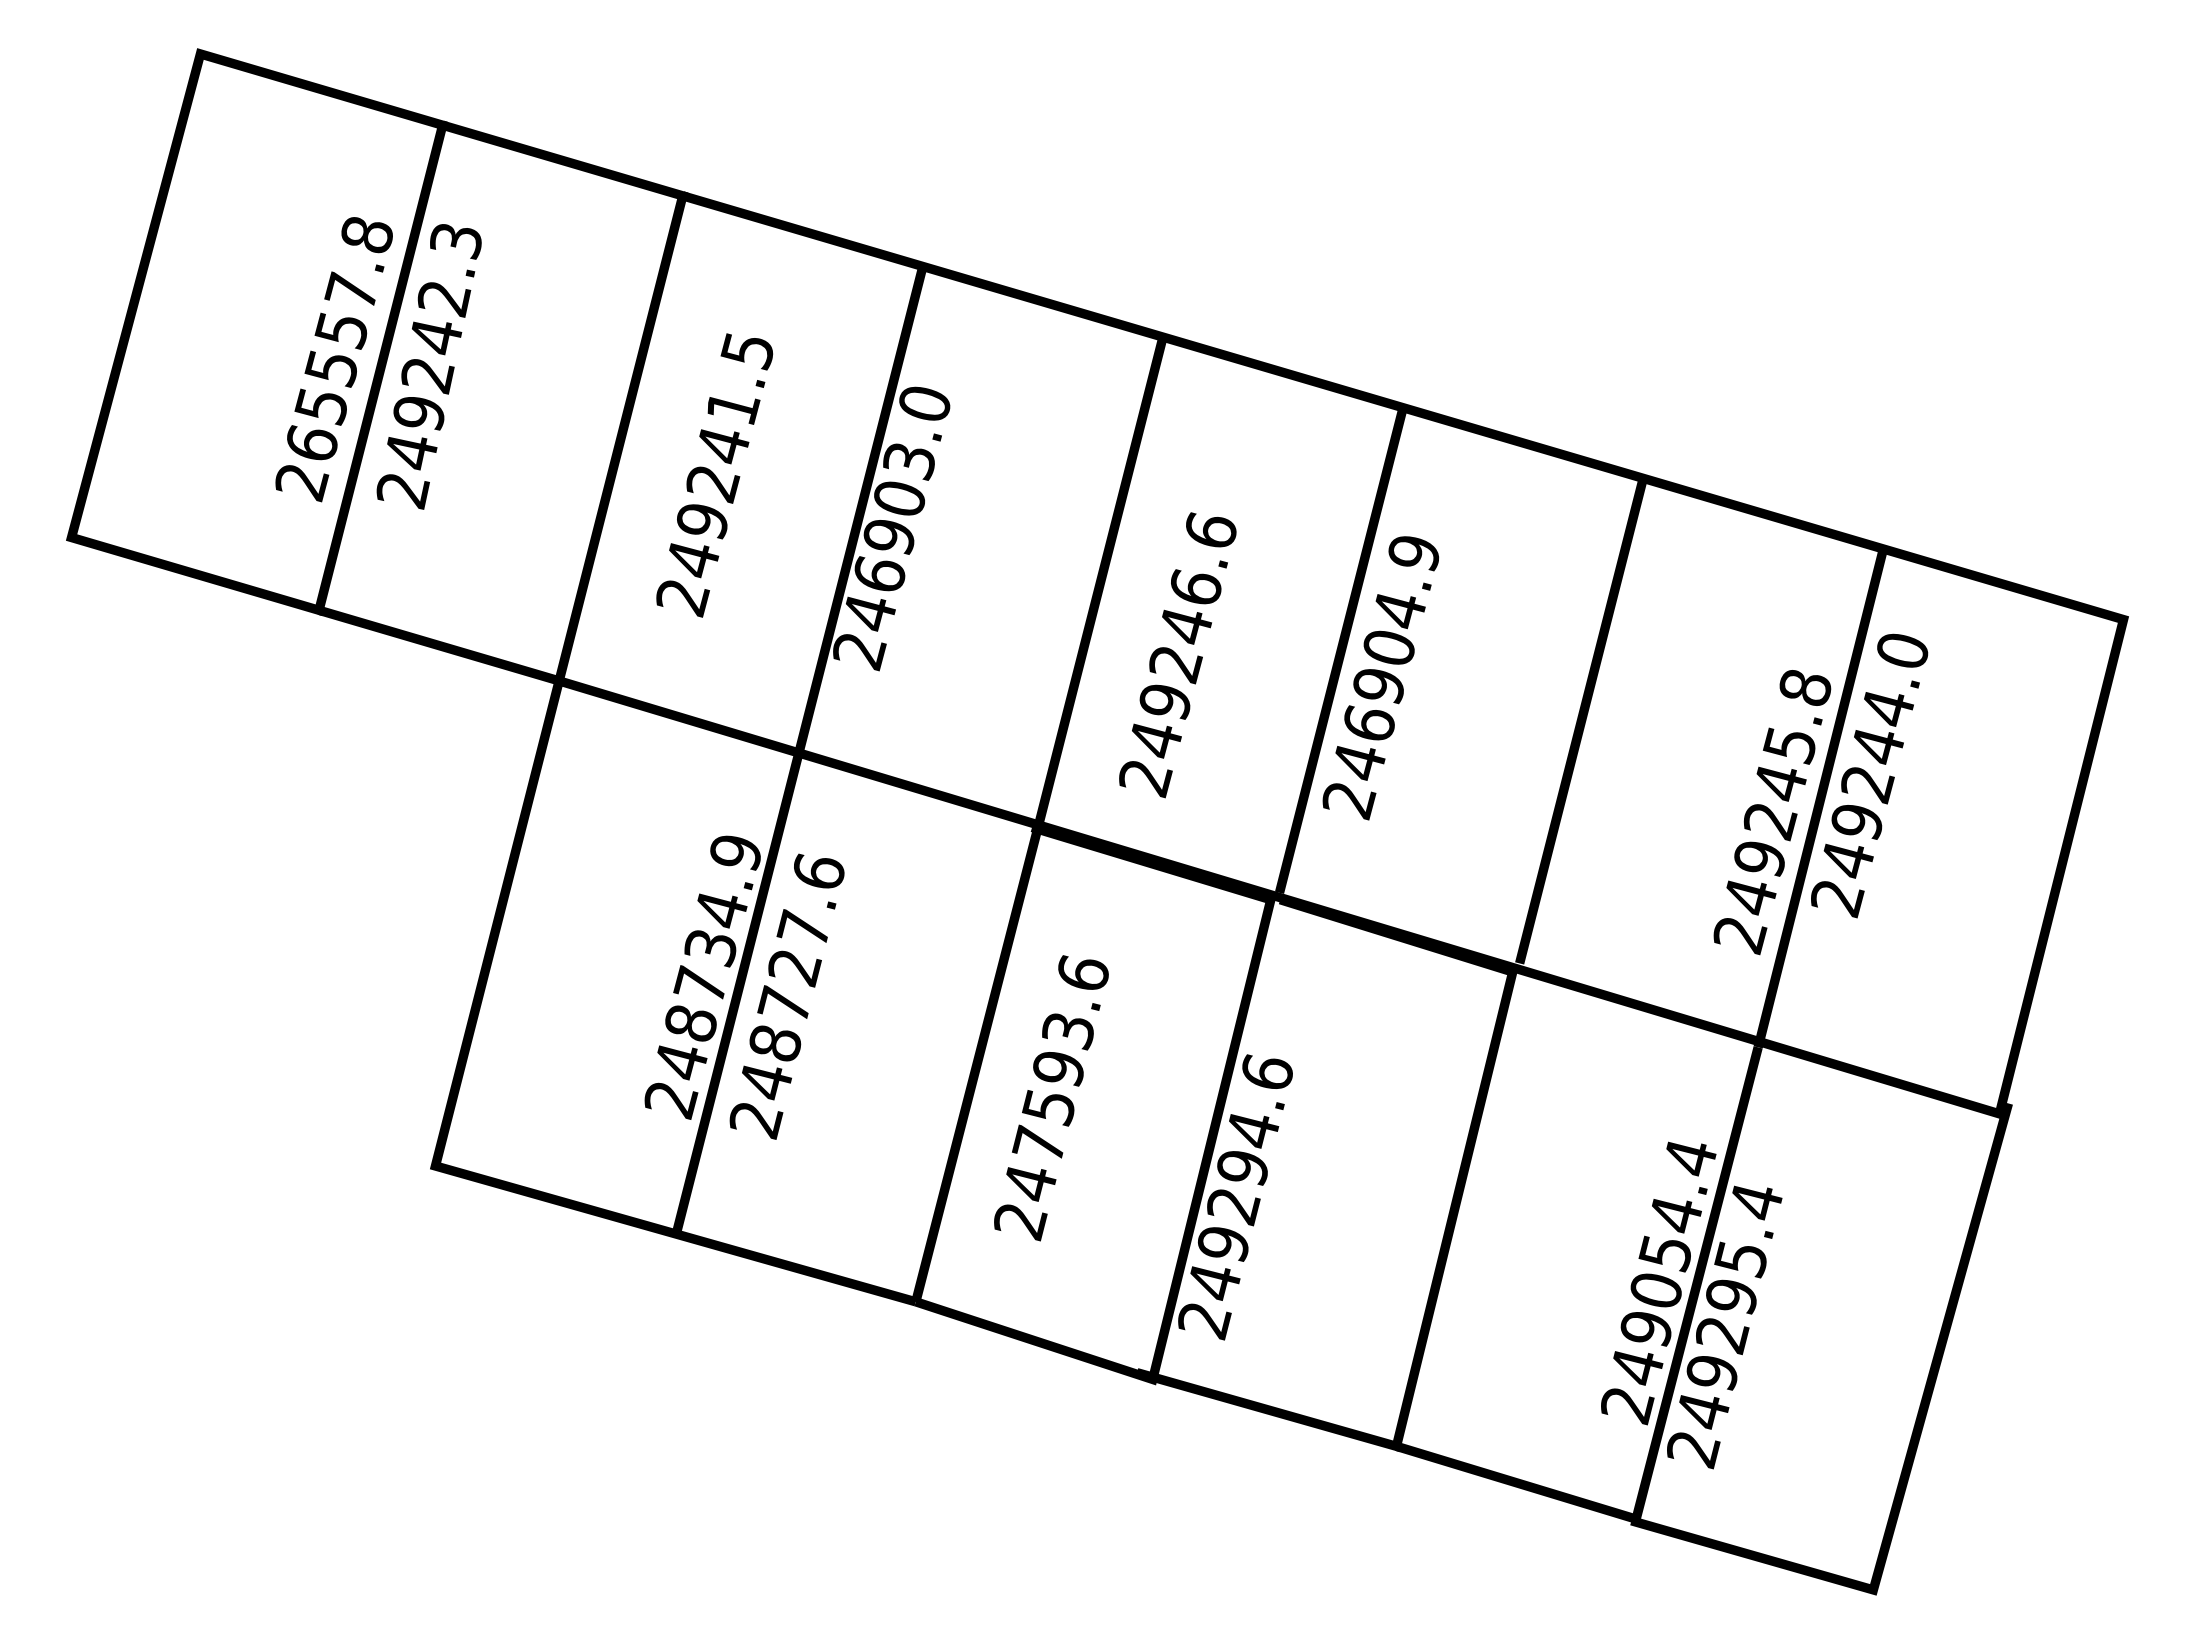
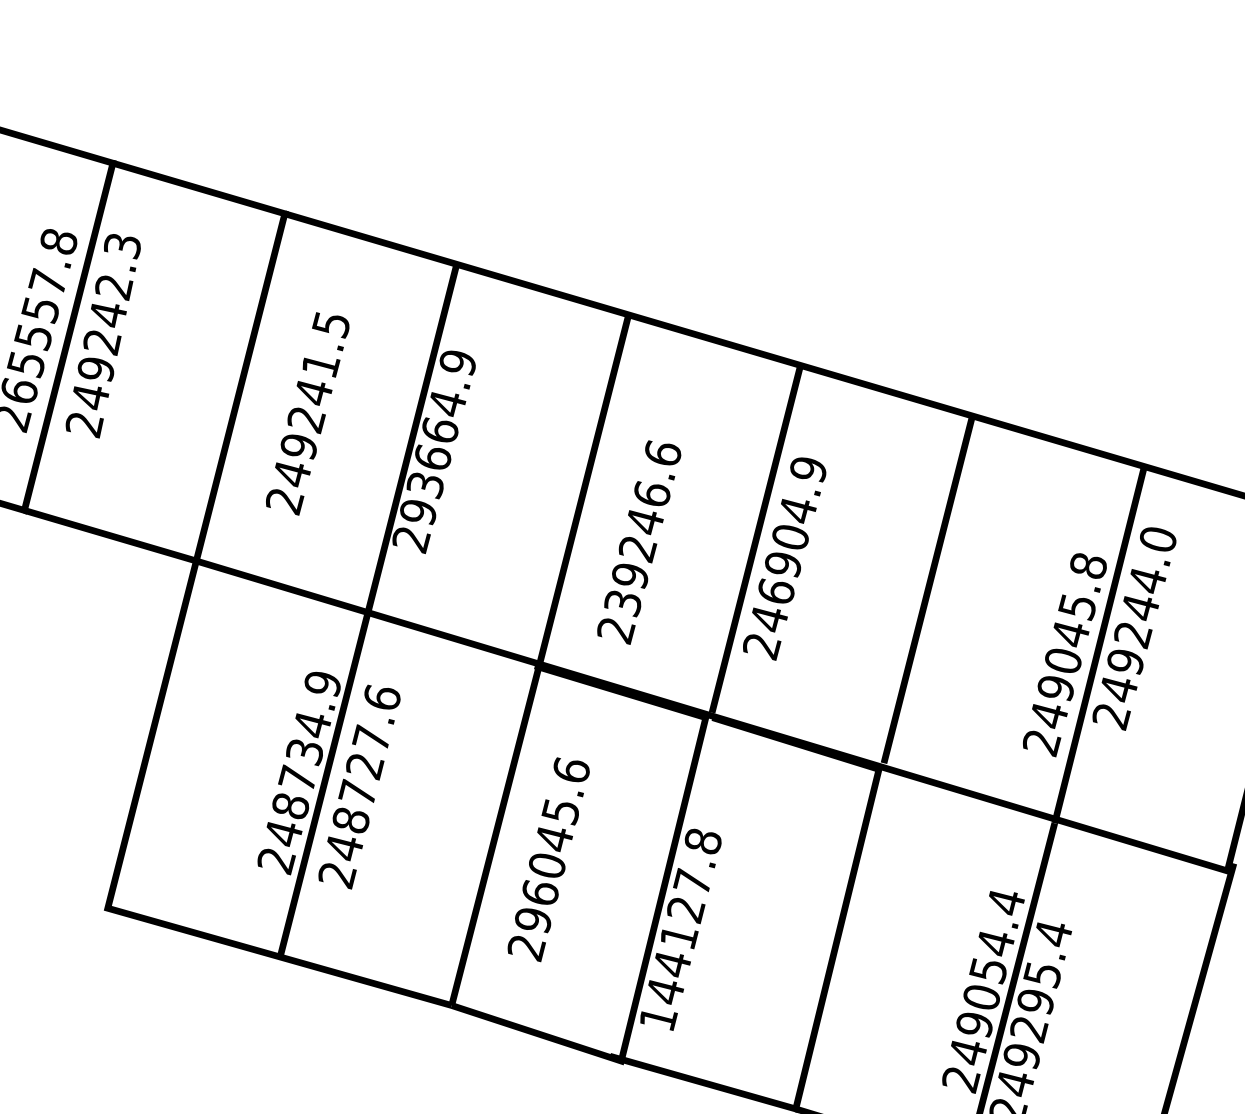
text: (896, 508) -> (437, 437), 246903.0 -> 293664.9
text: (1155, 740) -> (623, 603), 249246.6 -> 239246.6
text: (1770, 822) -> (1063, 662), 249245.8 -> 249045.8
text: (1048, 1107) -> (546, 866), 247593.6 -> 296045.6
text: (1235, 1197) -> (680, 930), 249294.6 -> 144127.8

